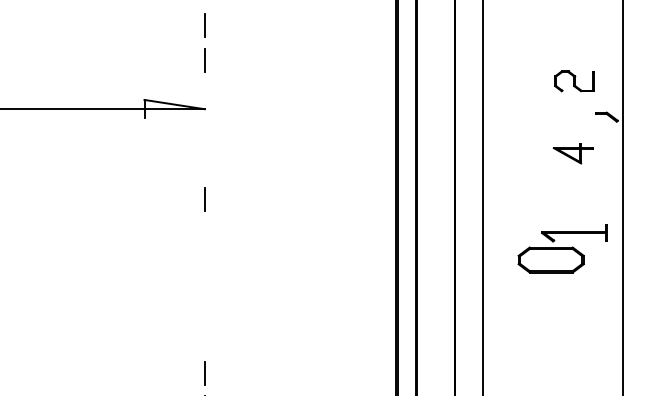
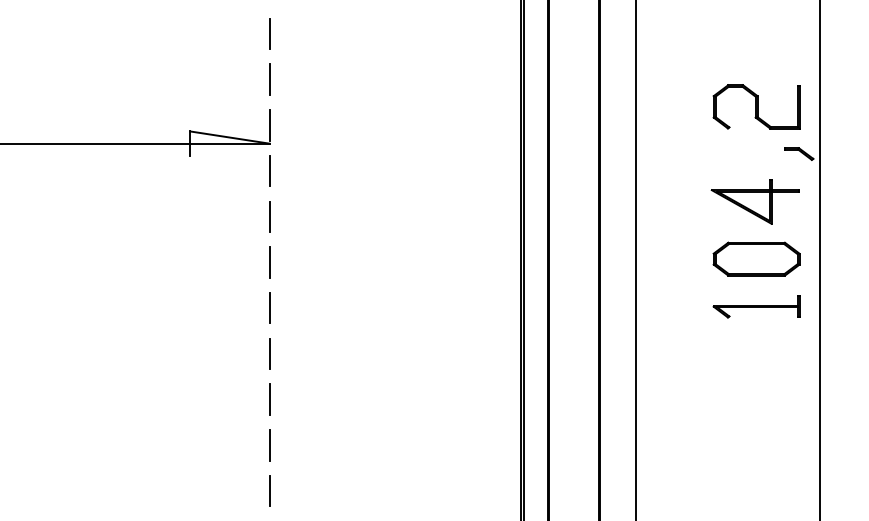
part: (574, 80) -> (756, 106), size x1.67
line: (204, 95) -> (269, 125), added
line: (204, 129) -> (269, 170), added
part: (573, 153) -> (754, 201), size x1.67
line: (204, 164) -> (269, 216), added
line: (204, 233) -> (269, 307), added
part: (551, 259) -> (756, 258), moved
line: (204, 268) -> (269, 353), added
line: (204, 303) -> (269, 399), added
line: (204, 338) -> (269, 445), added

